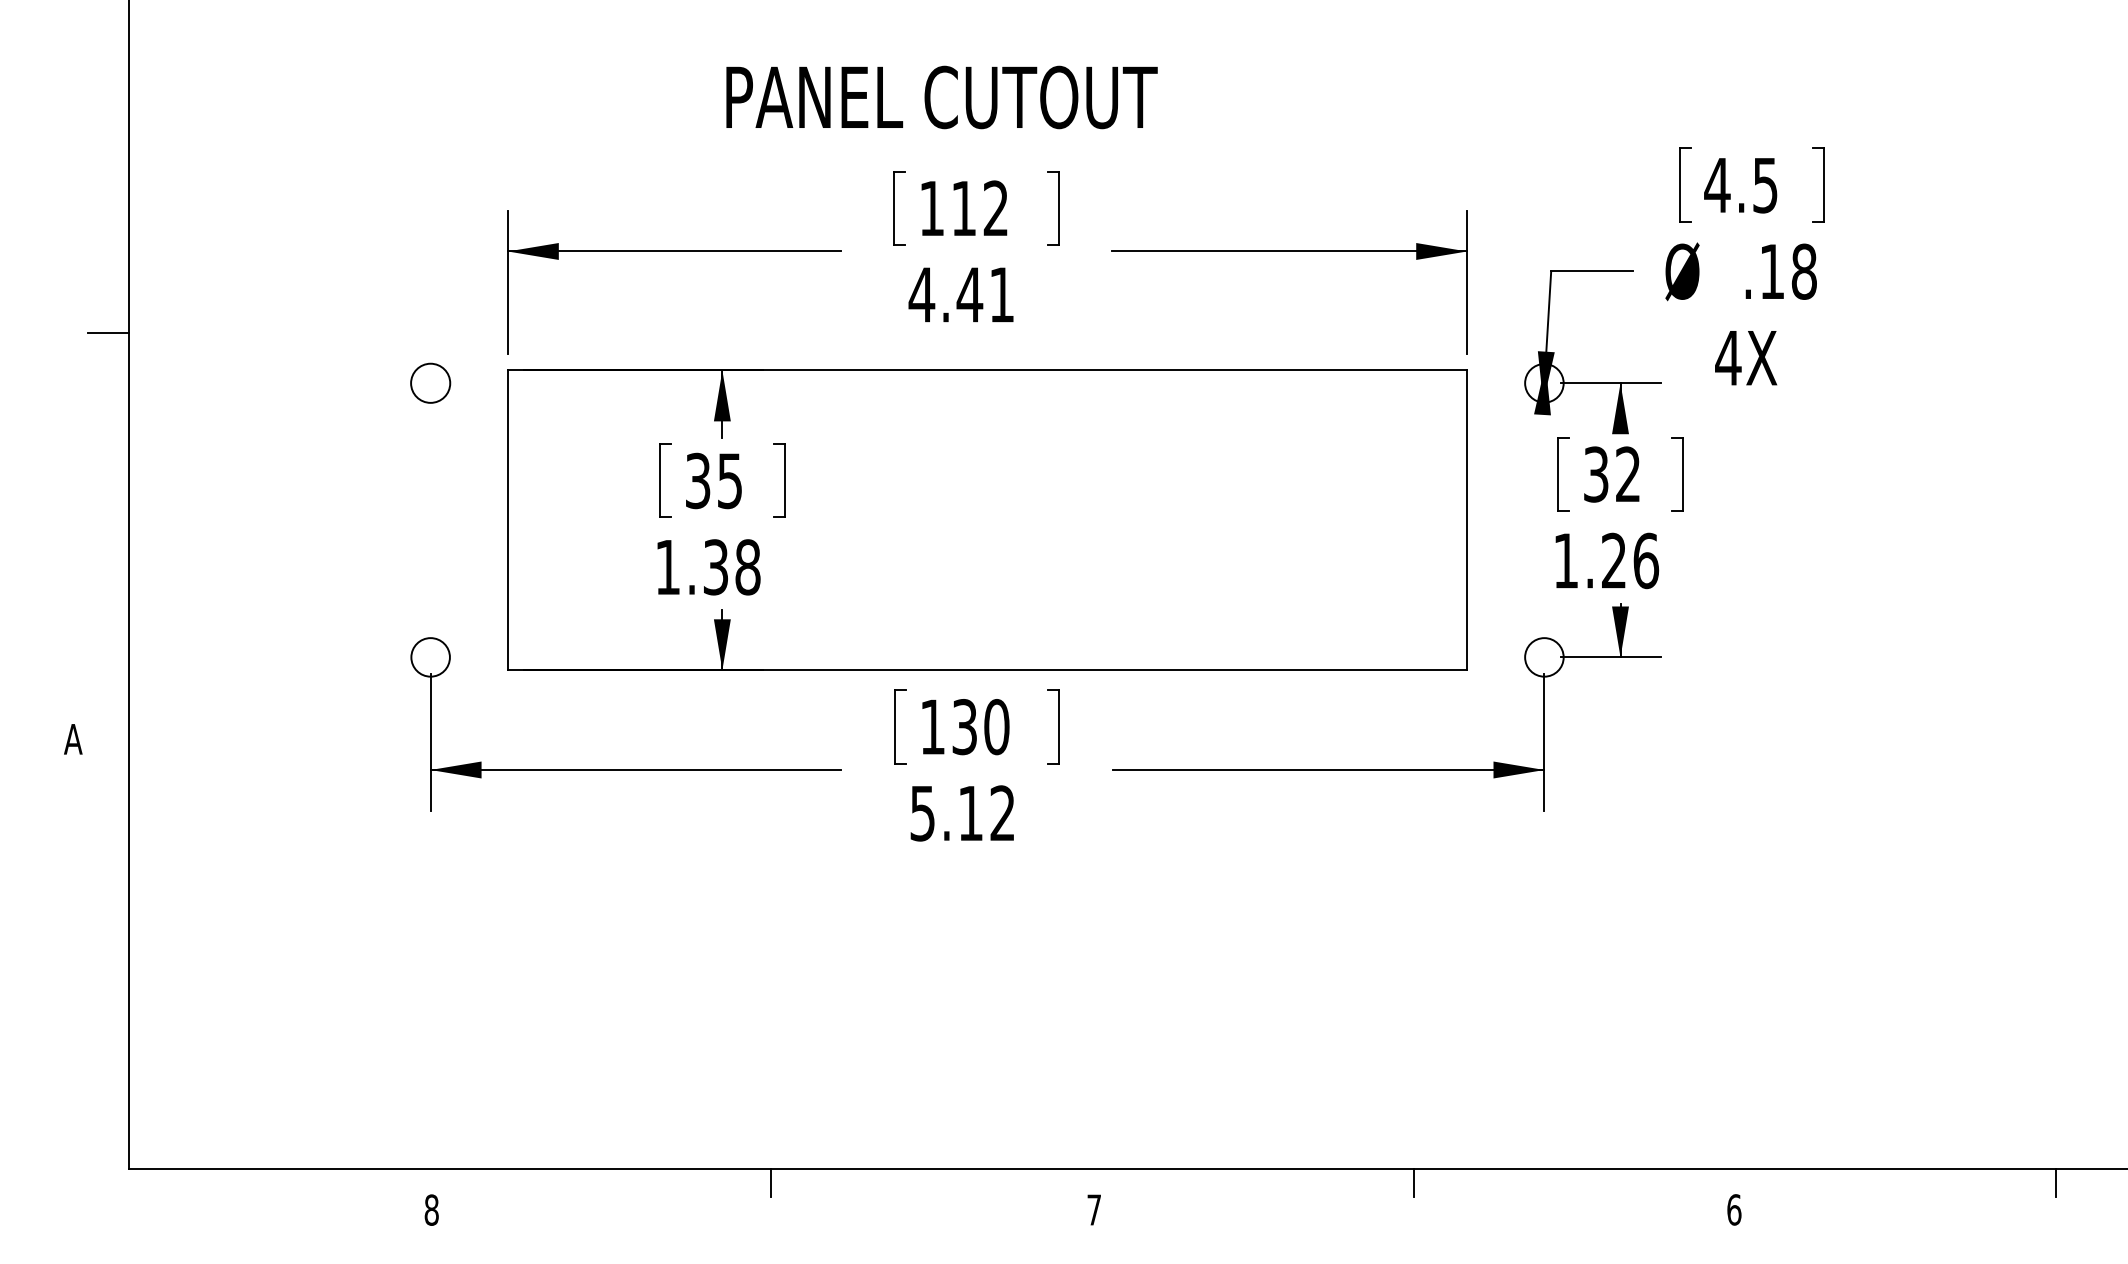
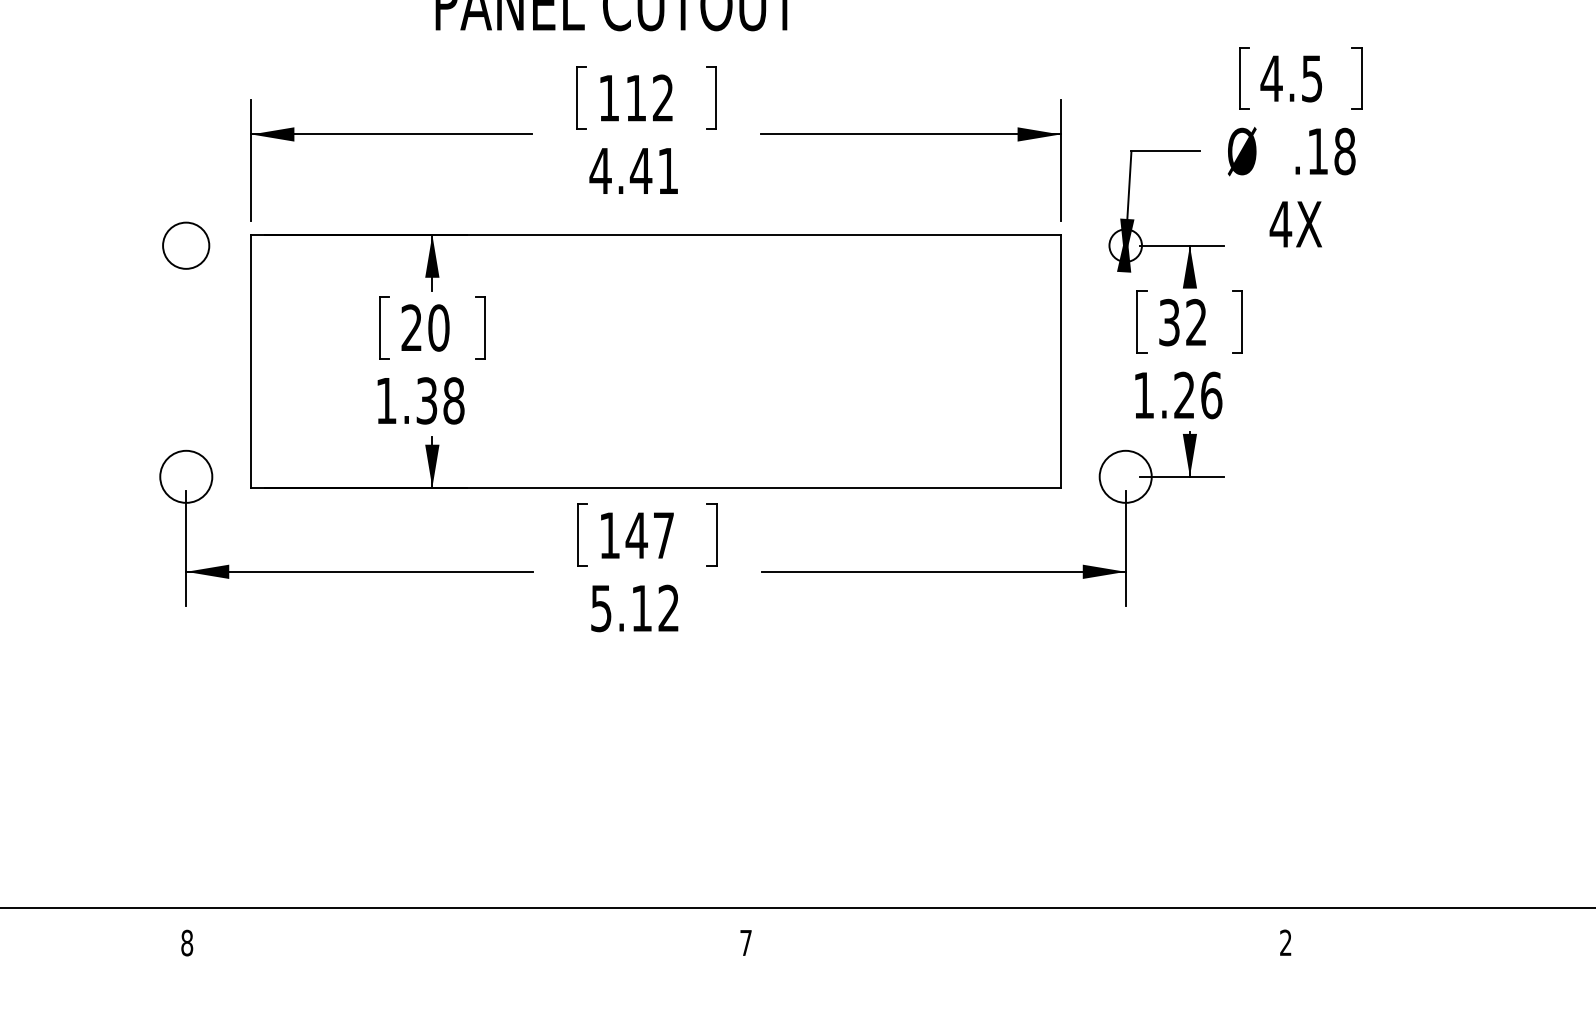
circle: (430, 382) -> (186, 244), size x1.4
text: (713, 480) -> (424, 327), 35 -> 20
circle: (430, 657) -> (186, 476), size x1.6
circle: (1544, 657) -> (1125, 476), size x1.6
text: (980, 727) -> (650, 535), 130 -> 147
line: (771, 1182) -> (473, 919), removed
line: (1413, 1182) -> (1015, 919), removed
line: (2056, 1182) -> (1557, 919), removed
text: (1734, 1209) -> (1286, 942), 6 -> 2

